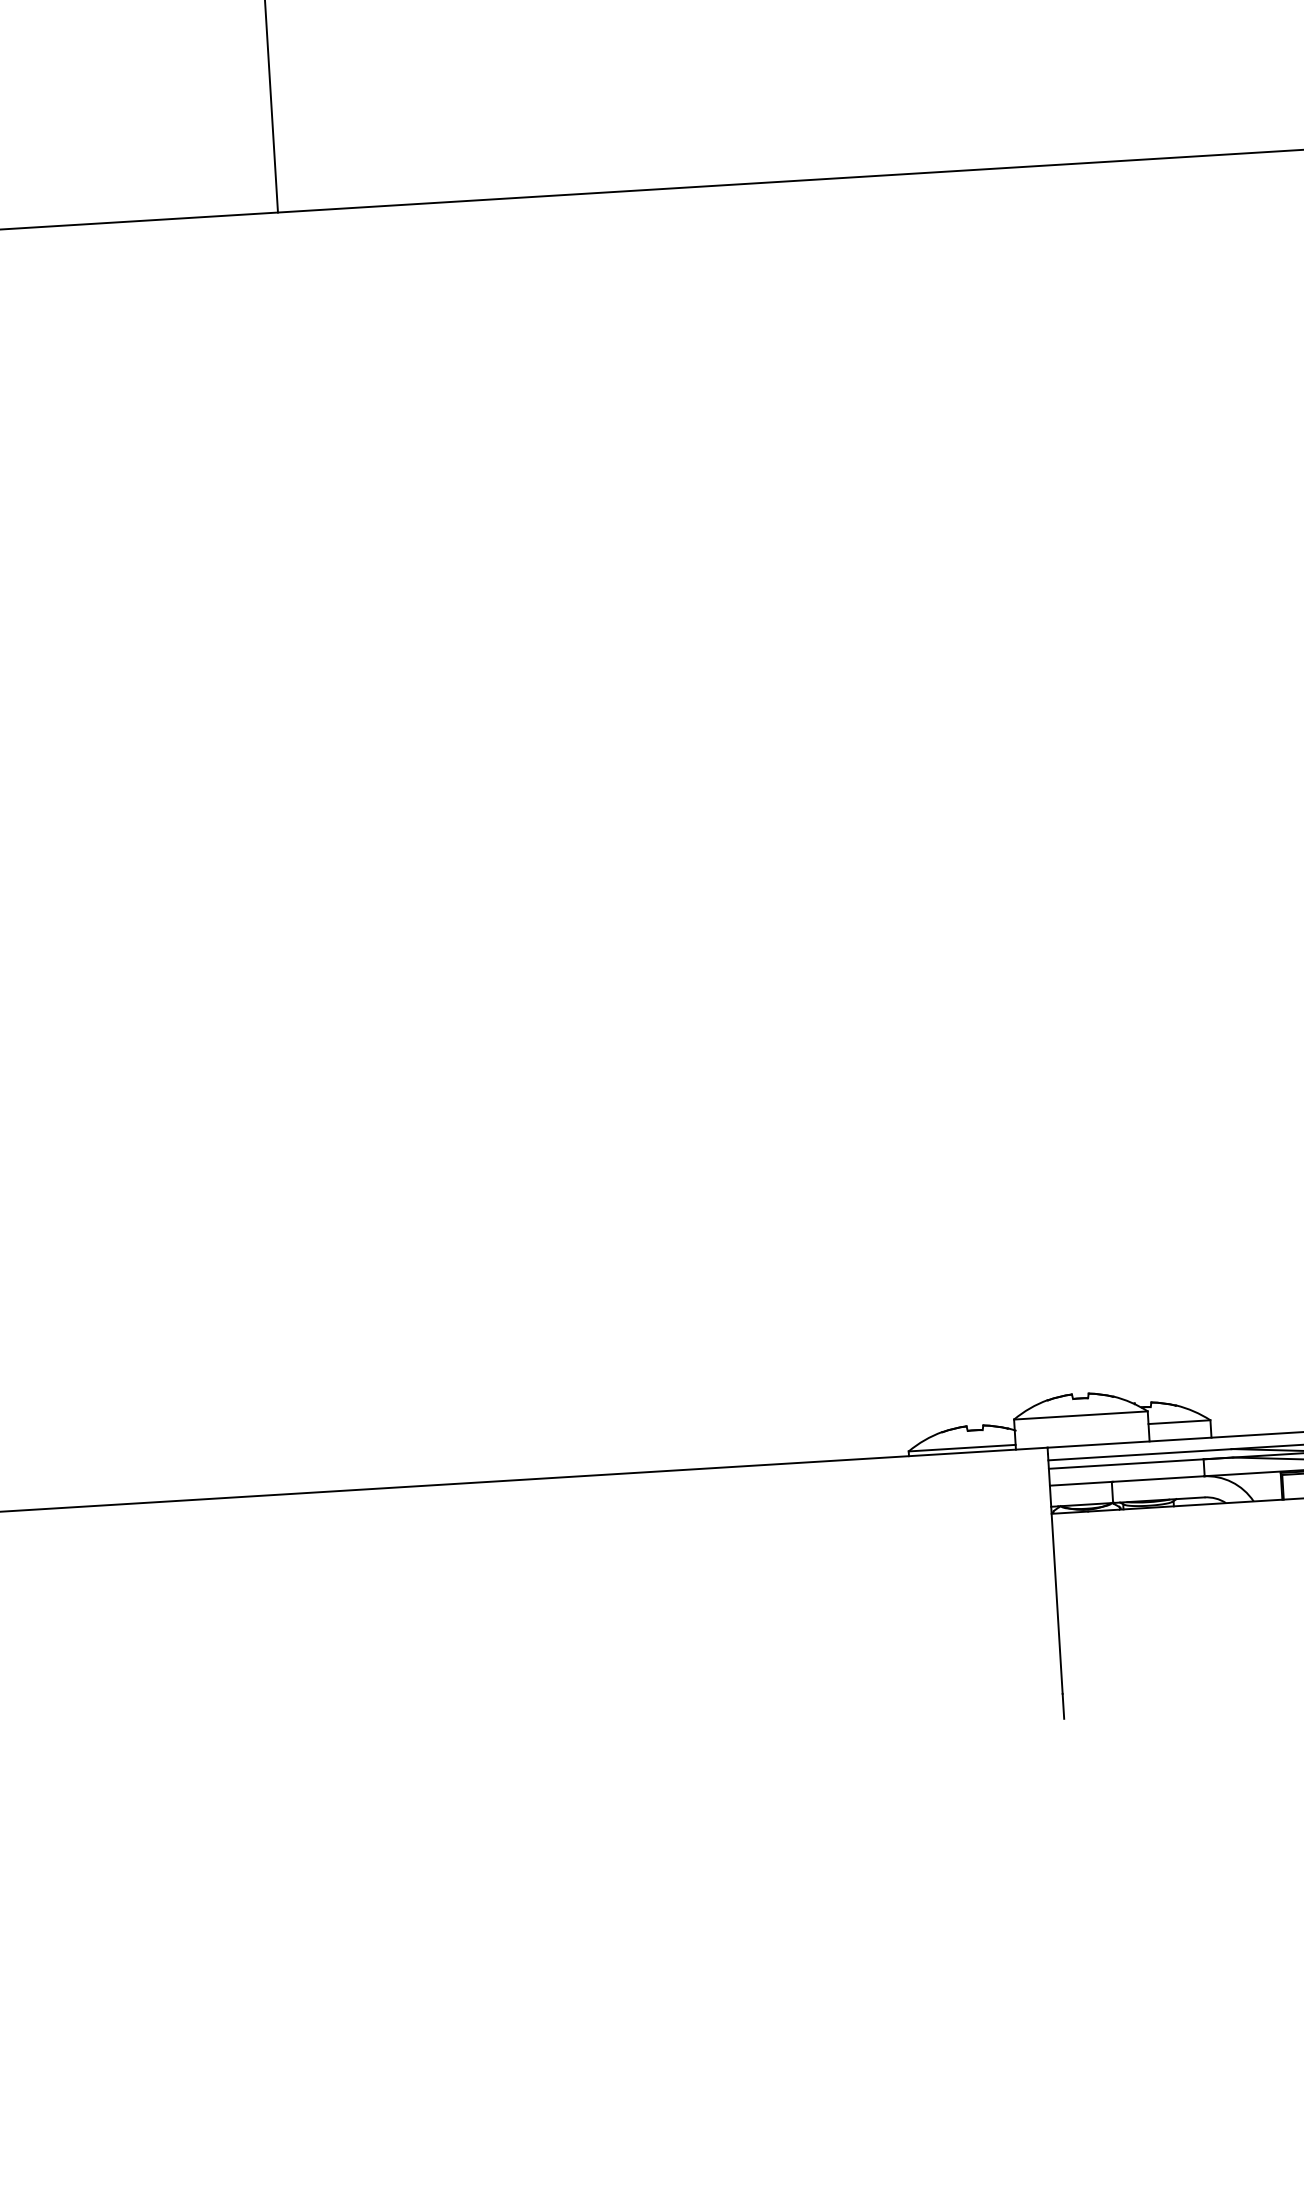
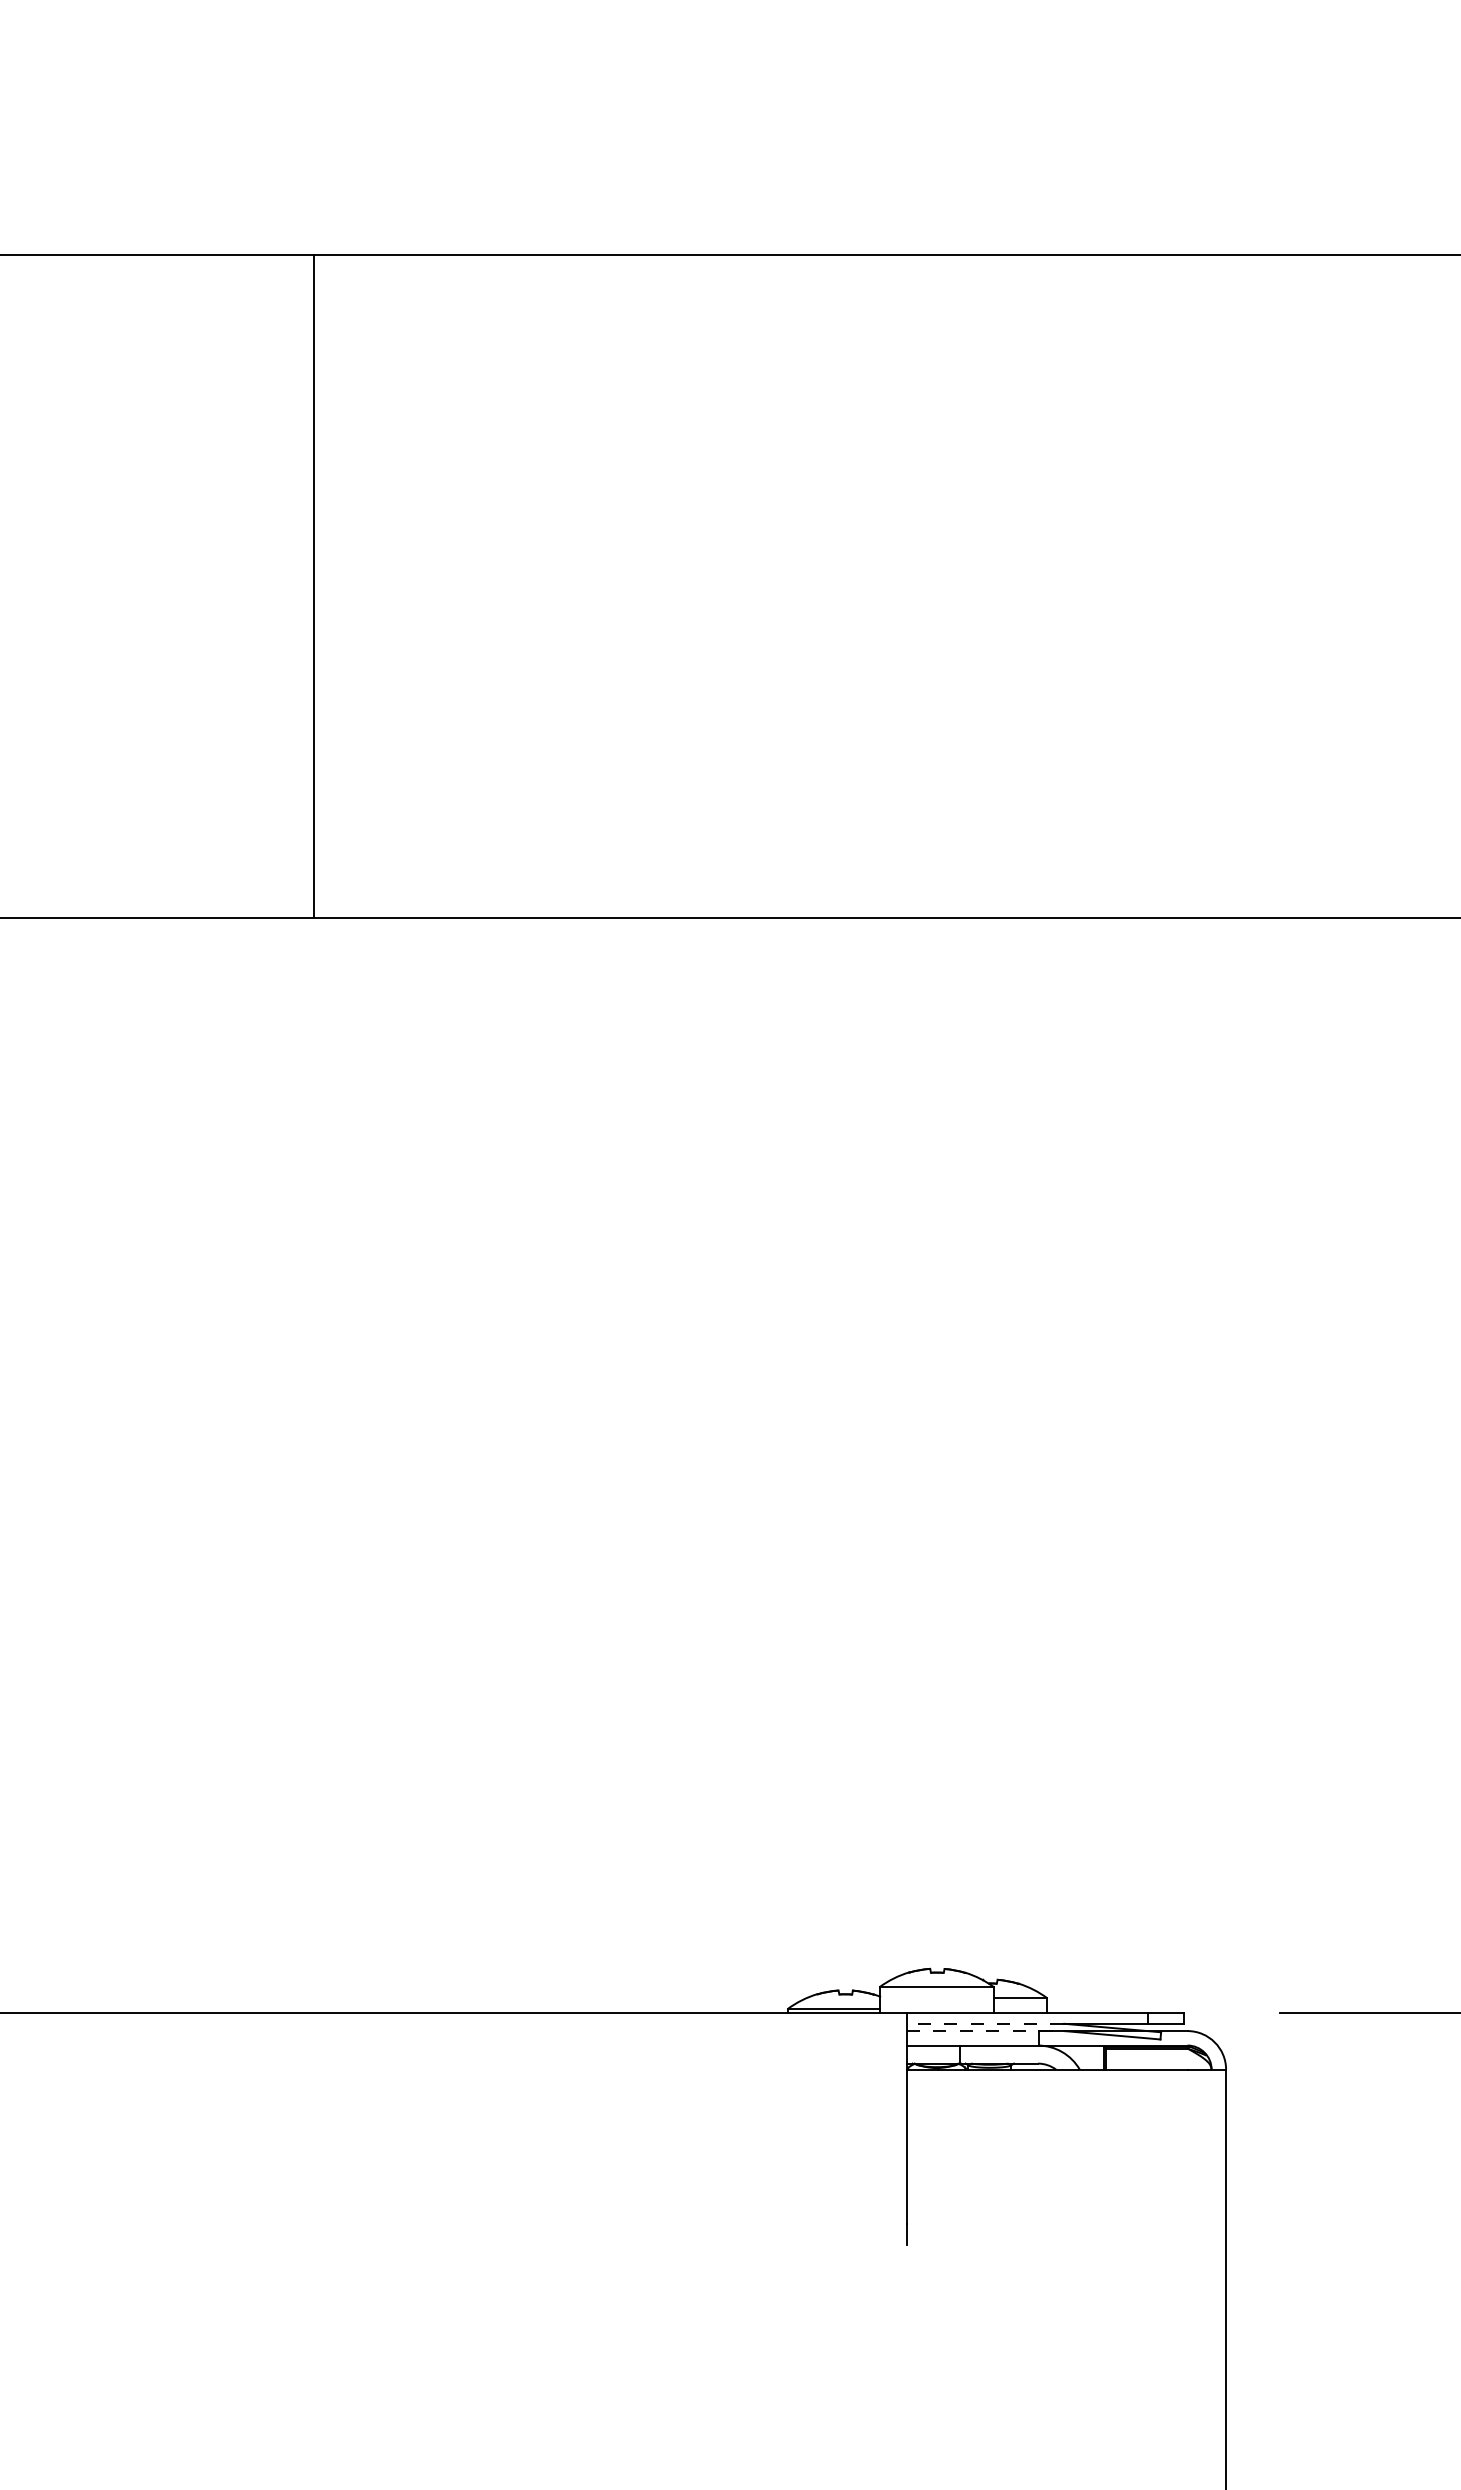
line: (1139, 1454) -> (984, 2023), solid -> dashed
line: (1140, 1463) -> (985, 2031), solid -> dashed

